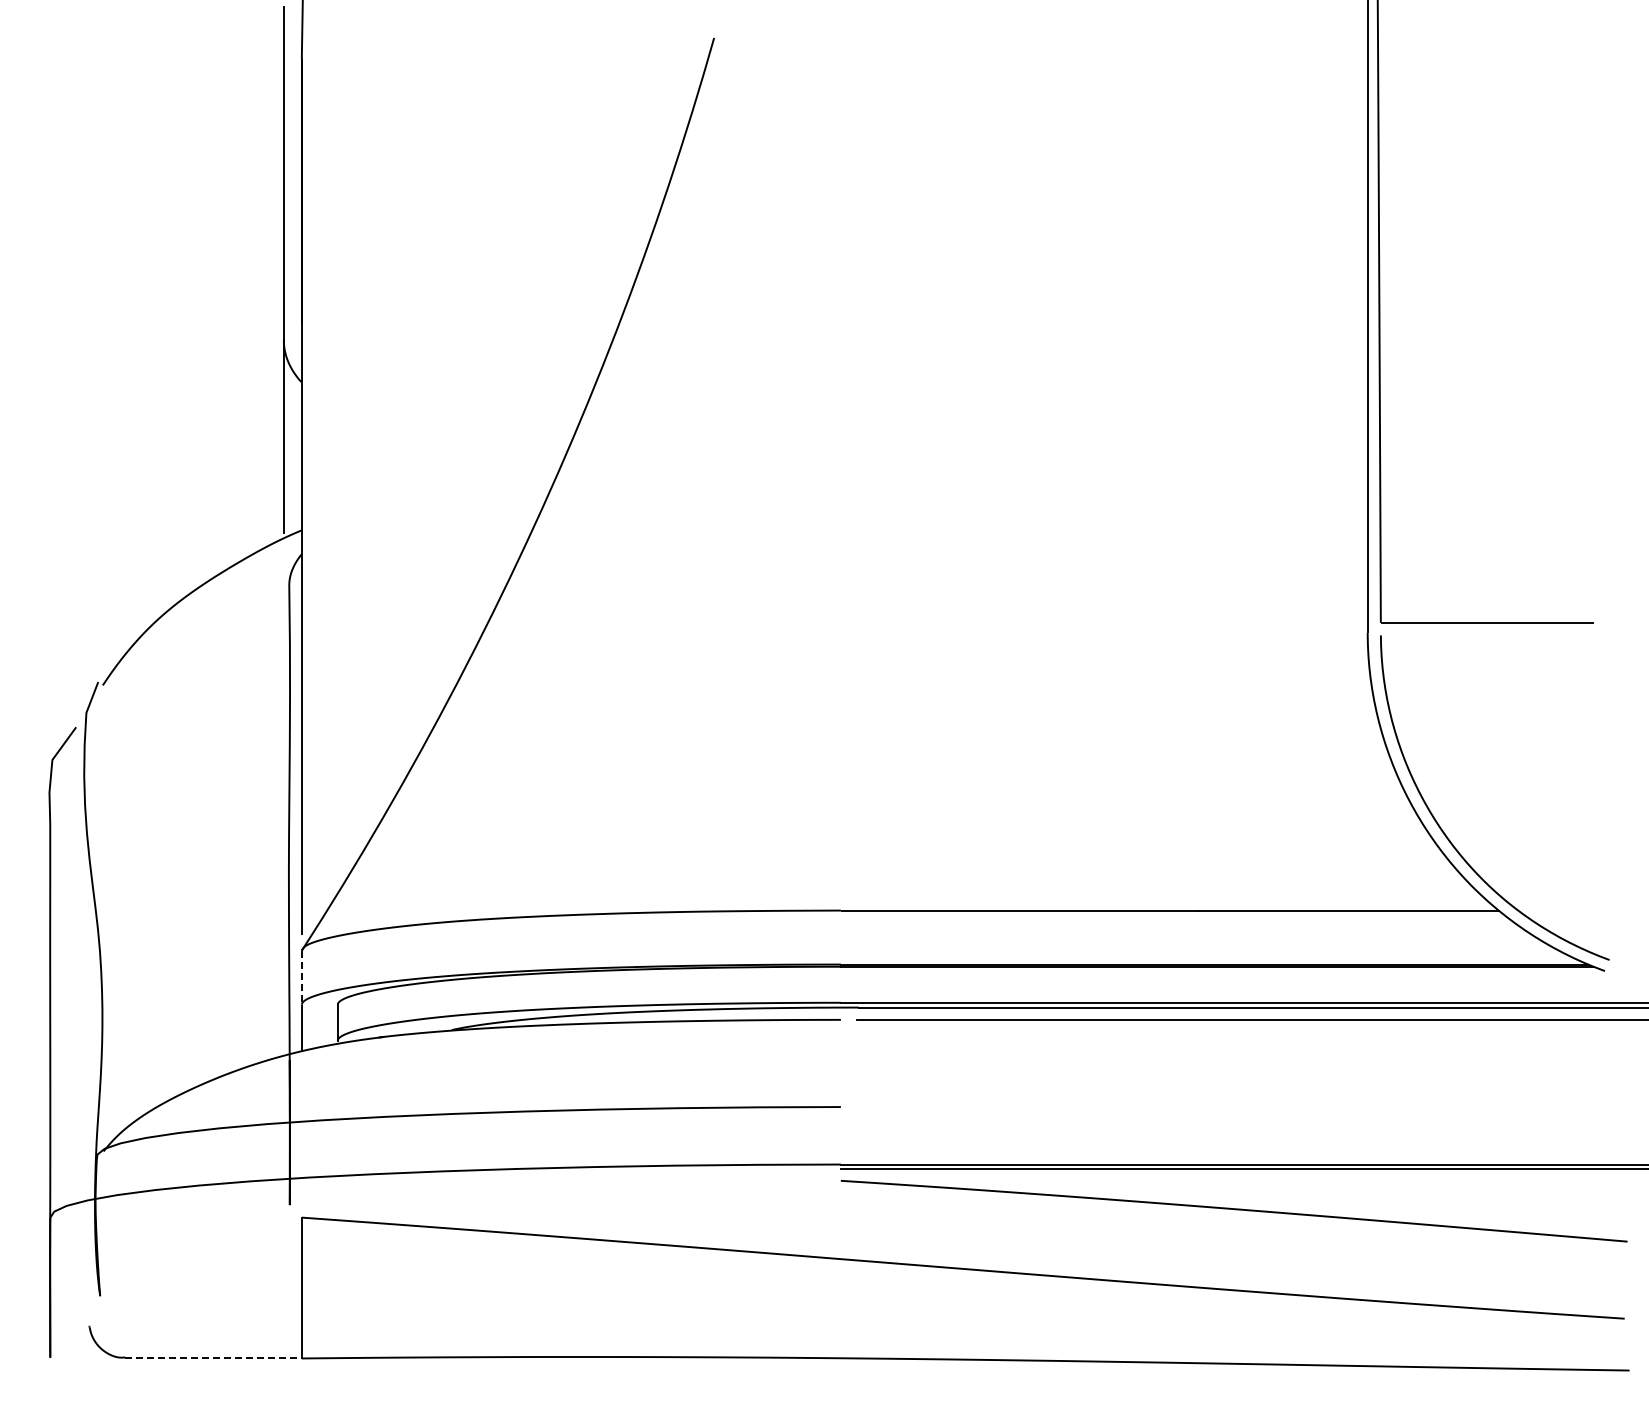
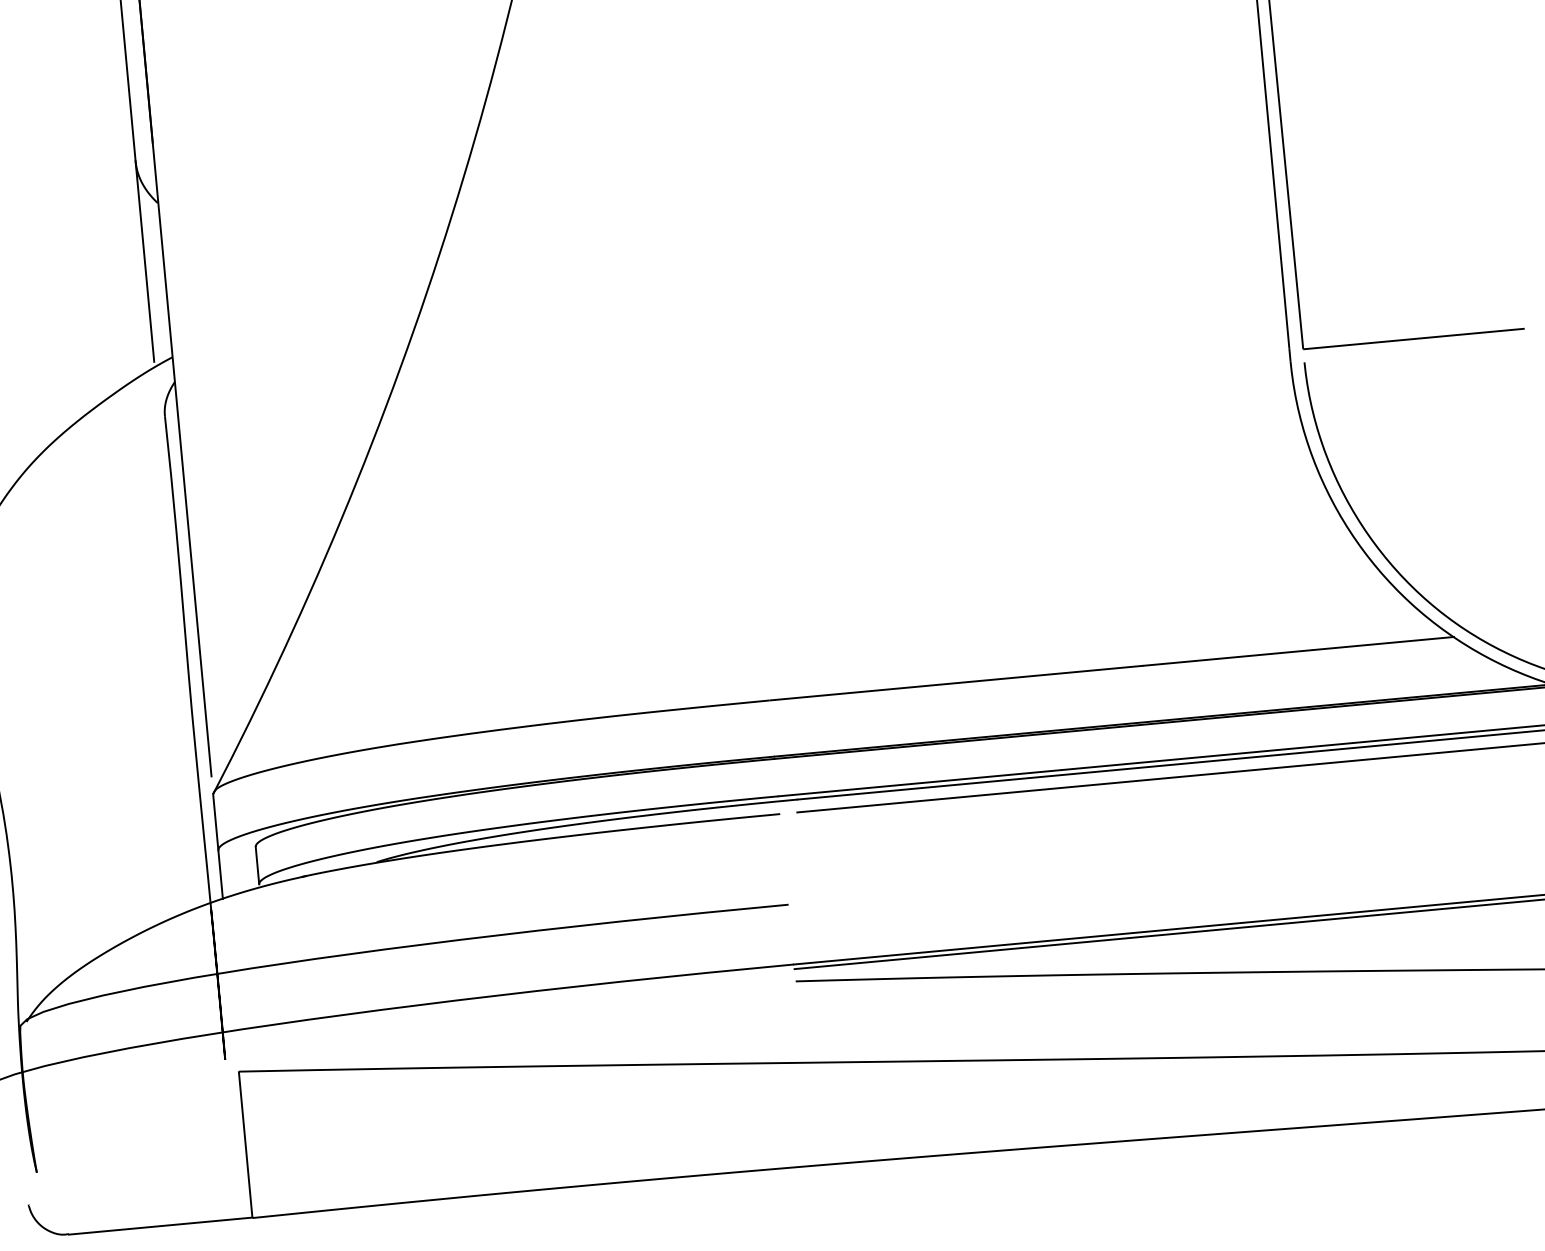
line: (301, 978) -> (215, 823), dashed -> solid
line: (214, 1358) -> (161, 1226), dashed -> solid

